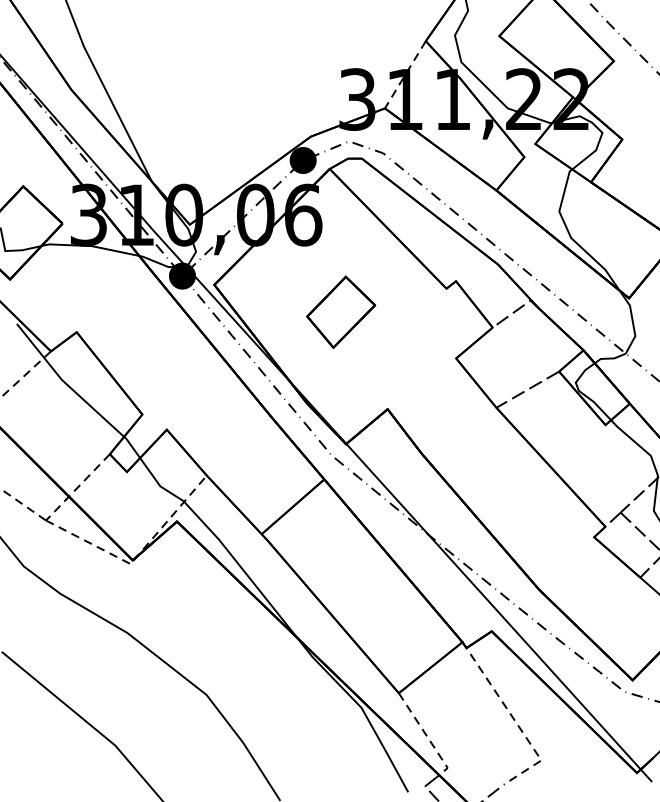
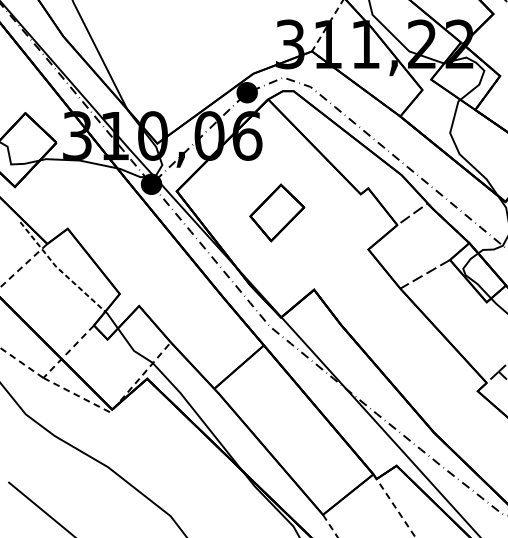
line: (66, 383) -> (59, 269), solid -> dashed

